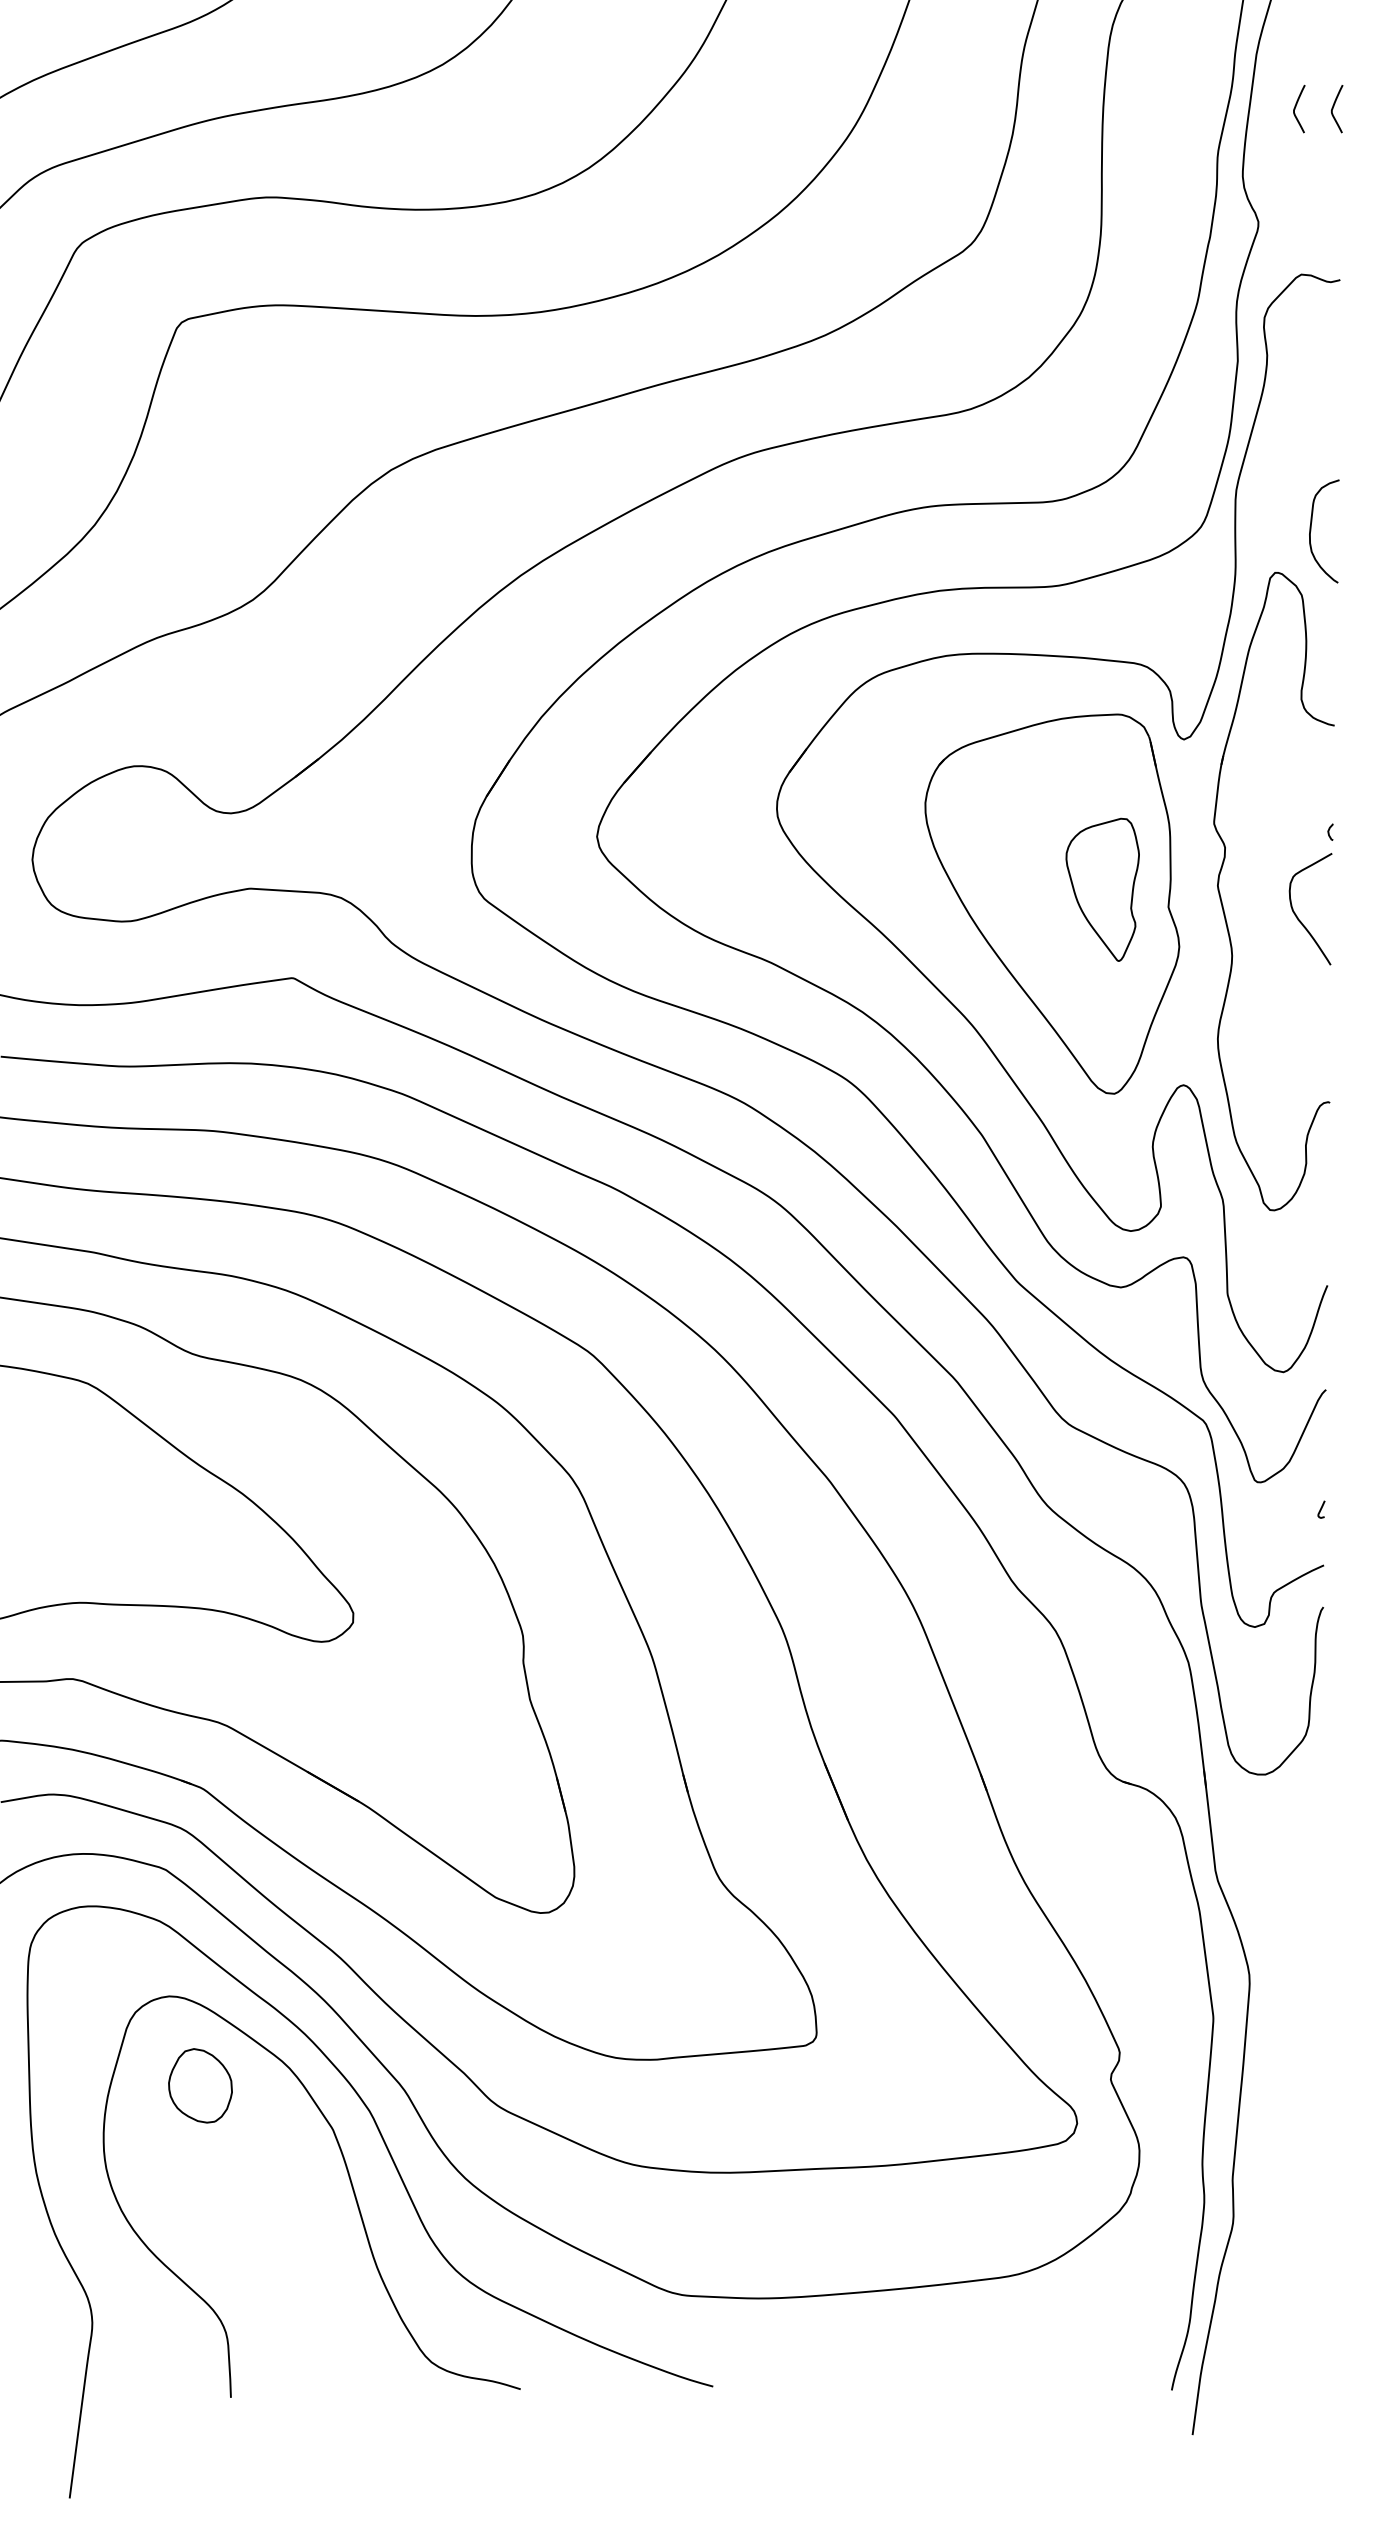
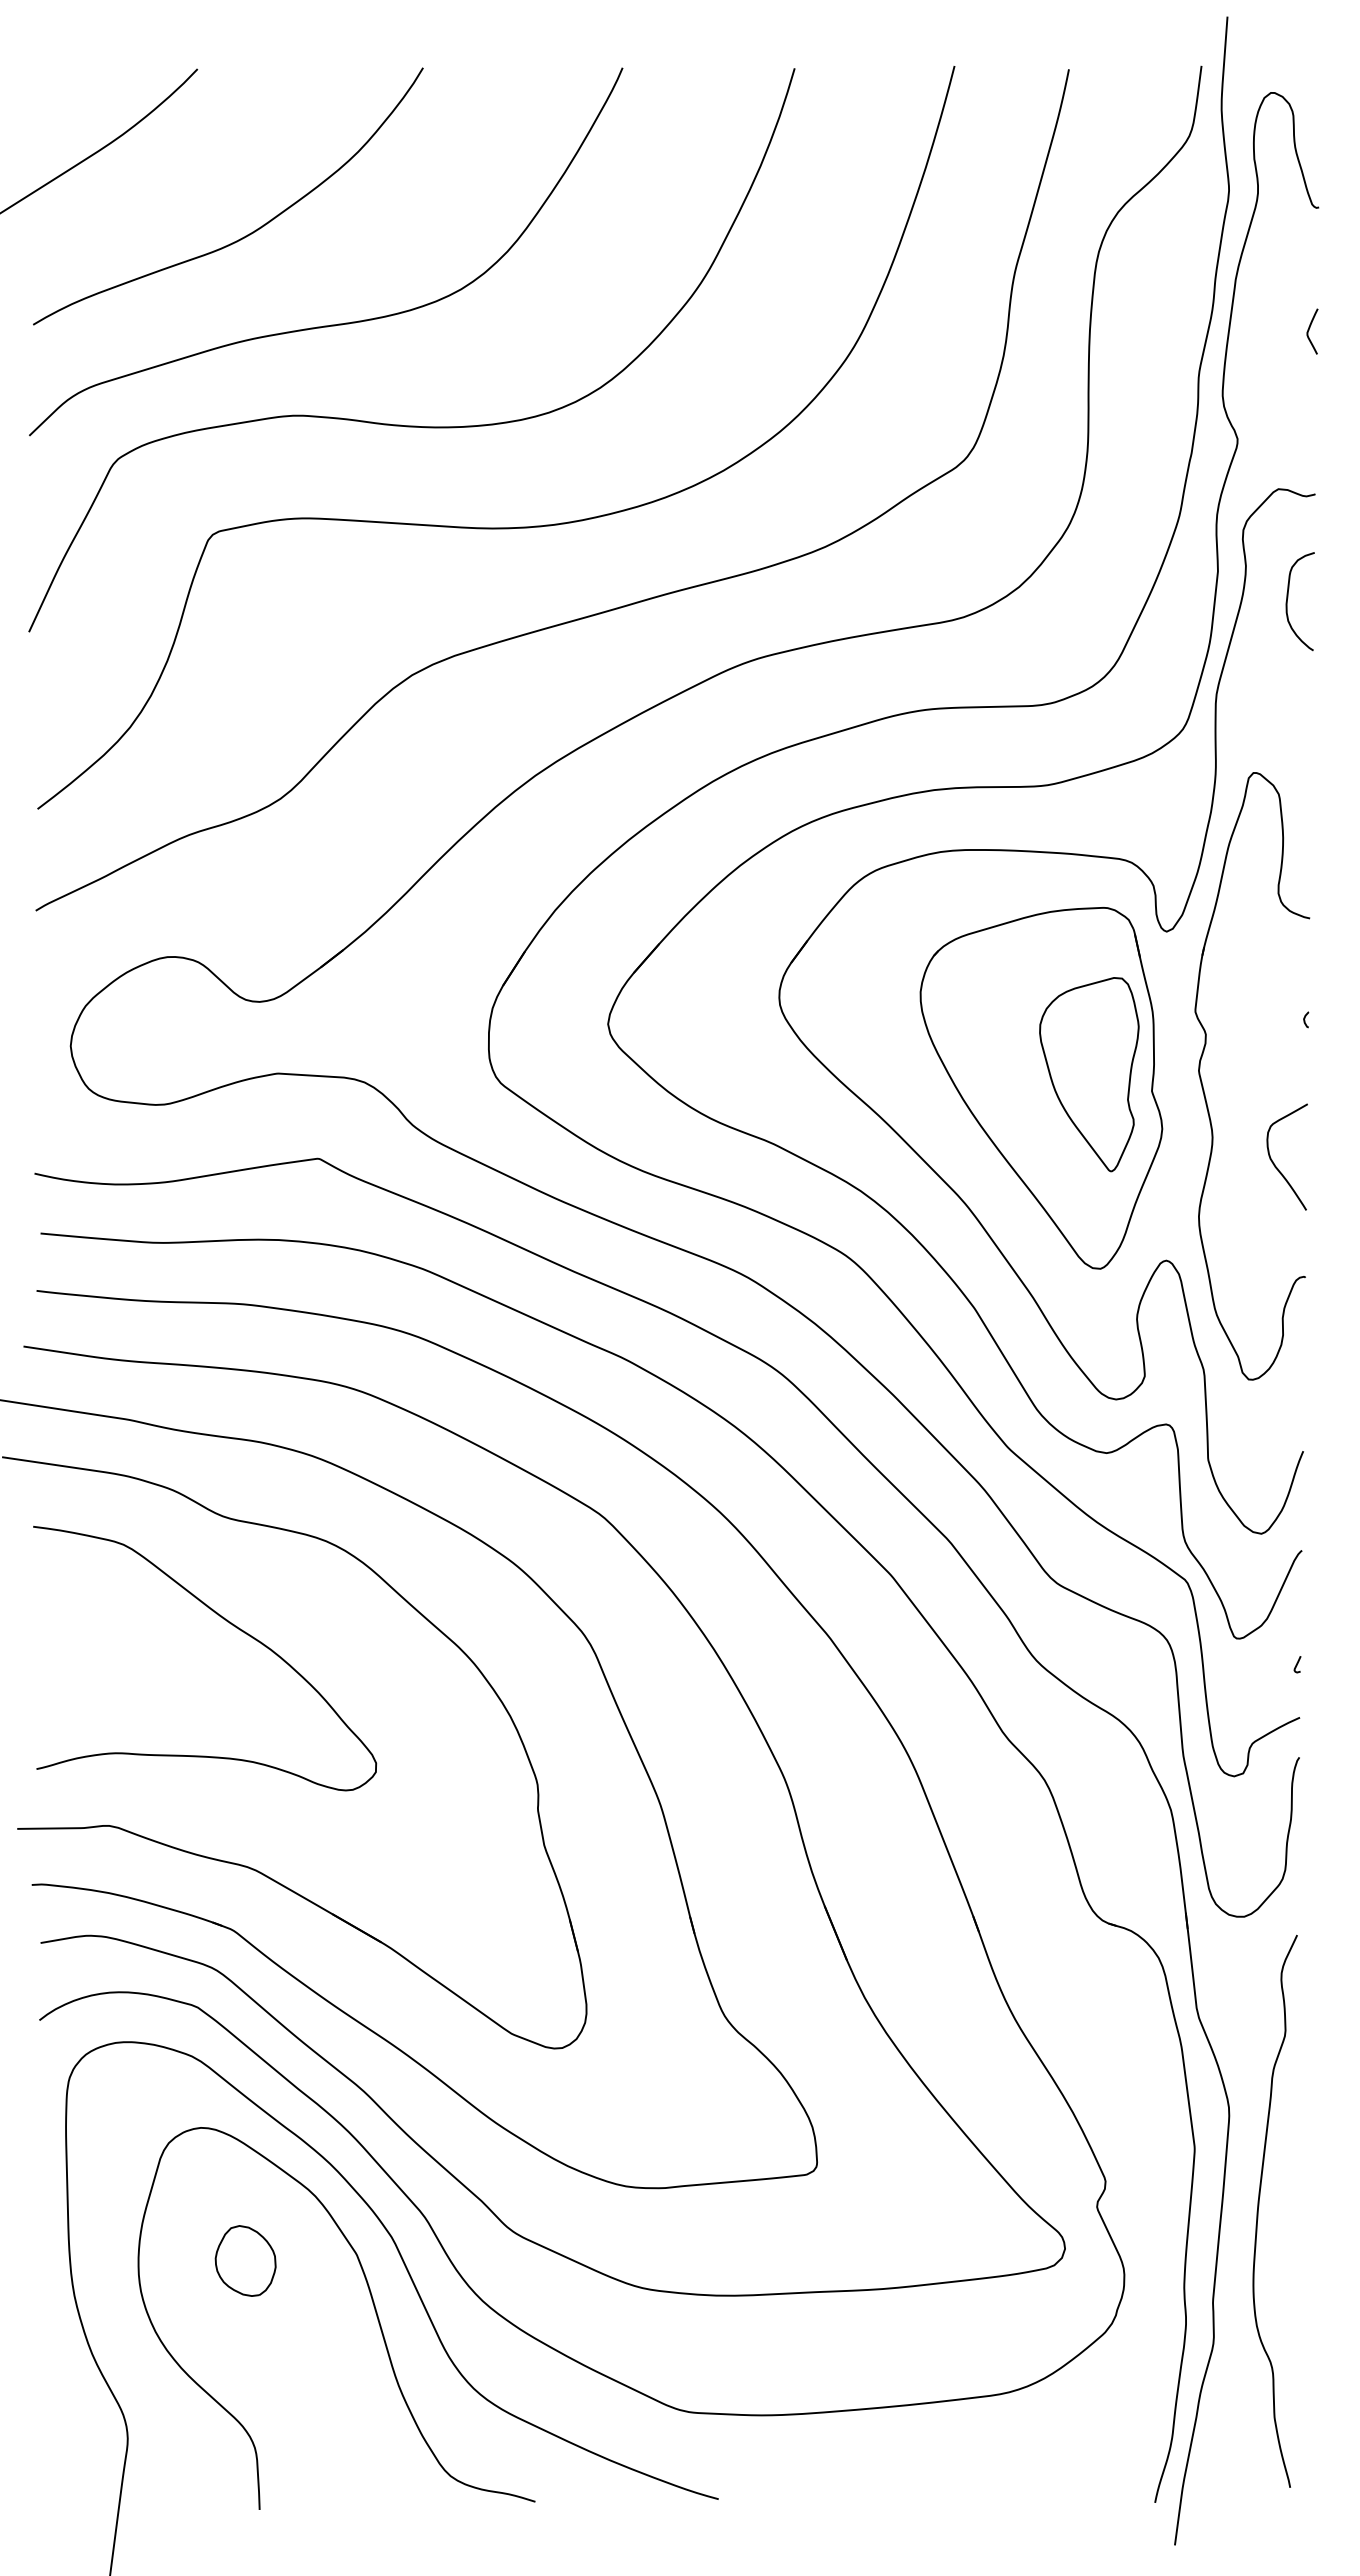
curve: (1296, 107) -> (1273, 330), removed
curve: (1311, 528) -> (1288, 598), moved
part: (1102, 889) -> (1089, 1074), size x1.43
curve: (1298, 916) -> (1275, 1164), moved
curve: (1281, 2079) -> (1259, 2206), added
part: (200, 2085) -> (245, 2260), moved

